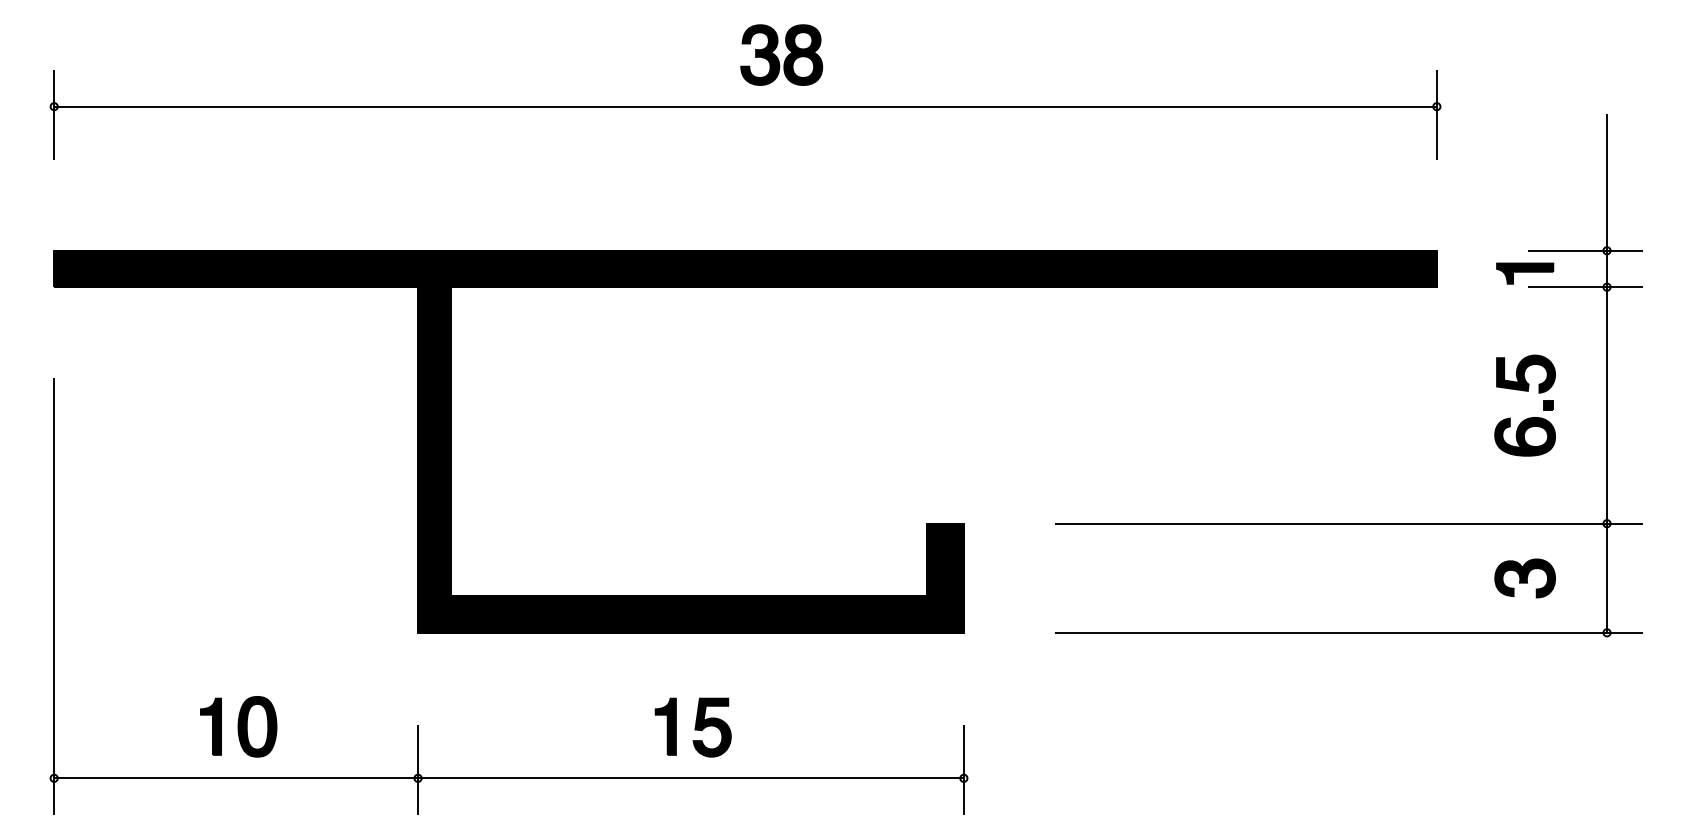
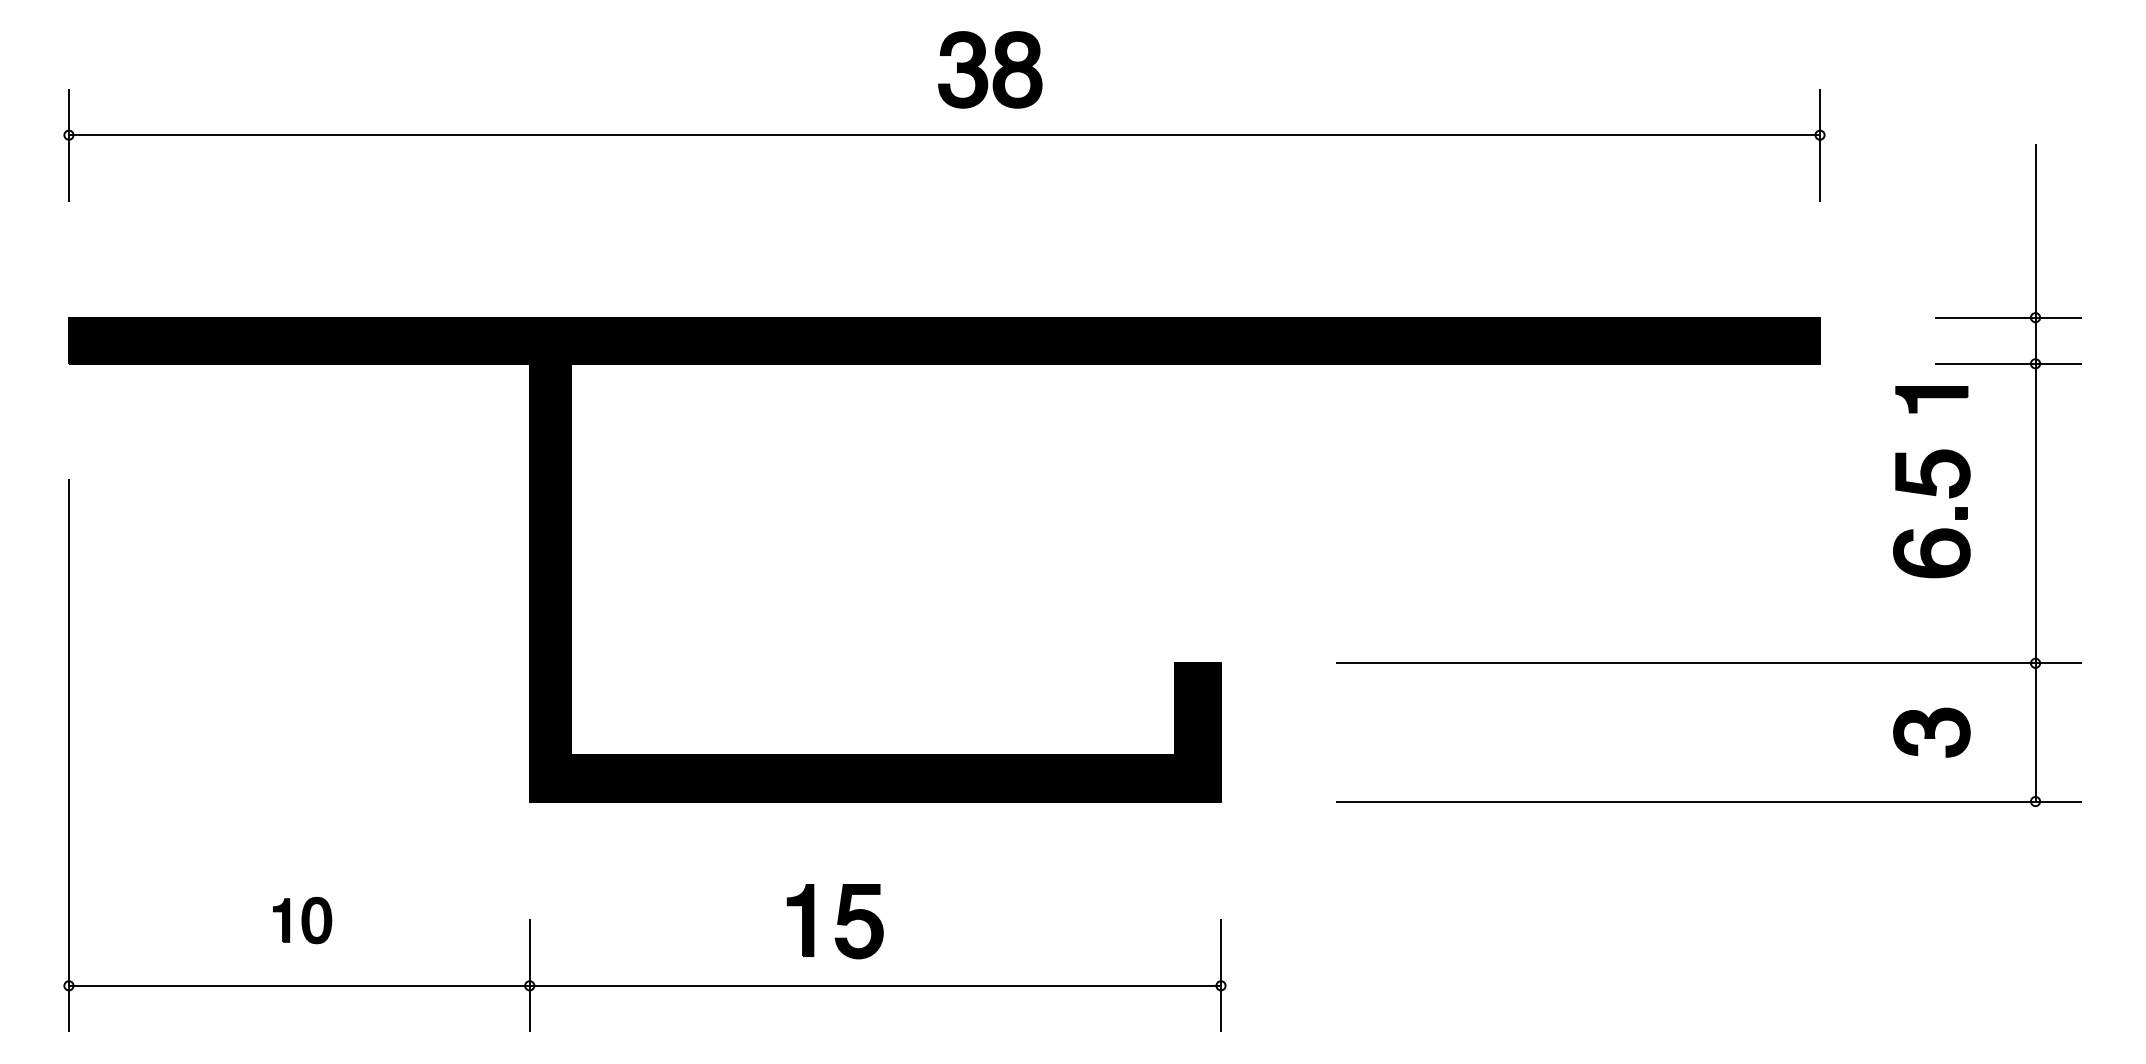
part: (1524, 273) -> (1931, 399), moved
part: (238, 726) -> (302, 920), size x0.6
part: (692, 727) -> (834, 921), moved

